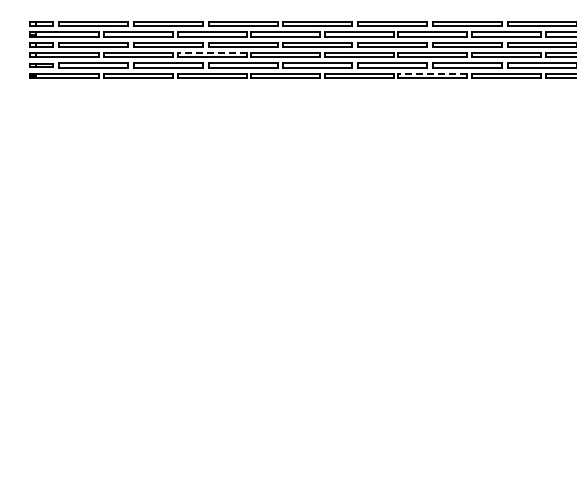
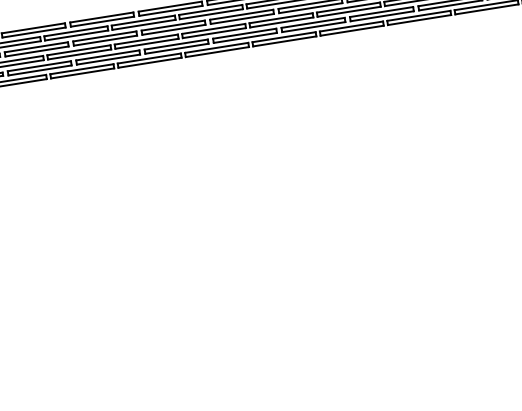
line: (211, 52) -> (145, 39), dashed -> solid
line: (432, 73) -> (351, 26), dashed -> solid

